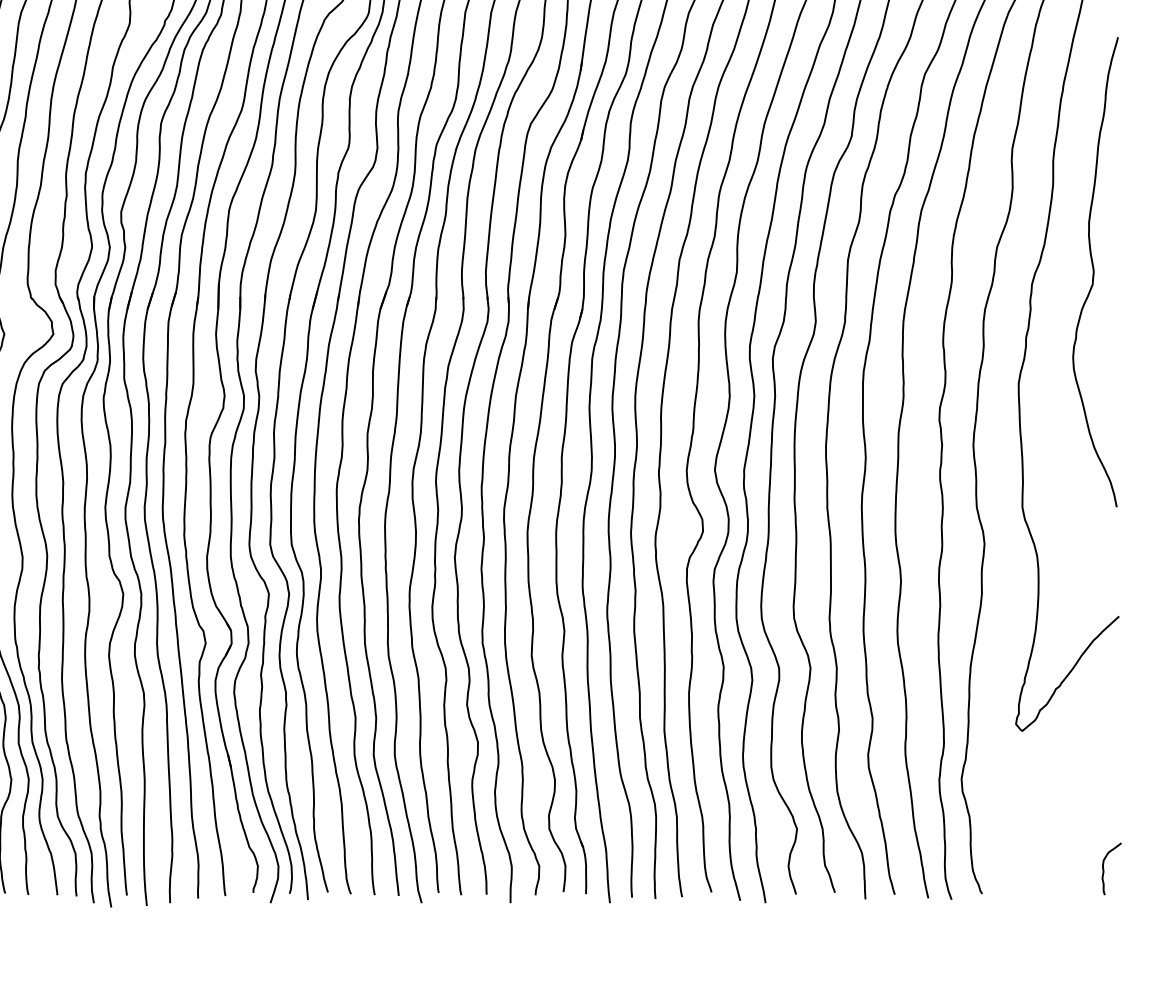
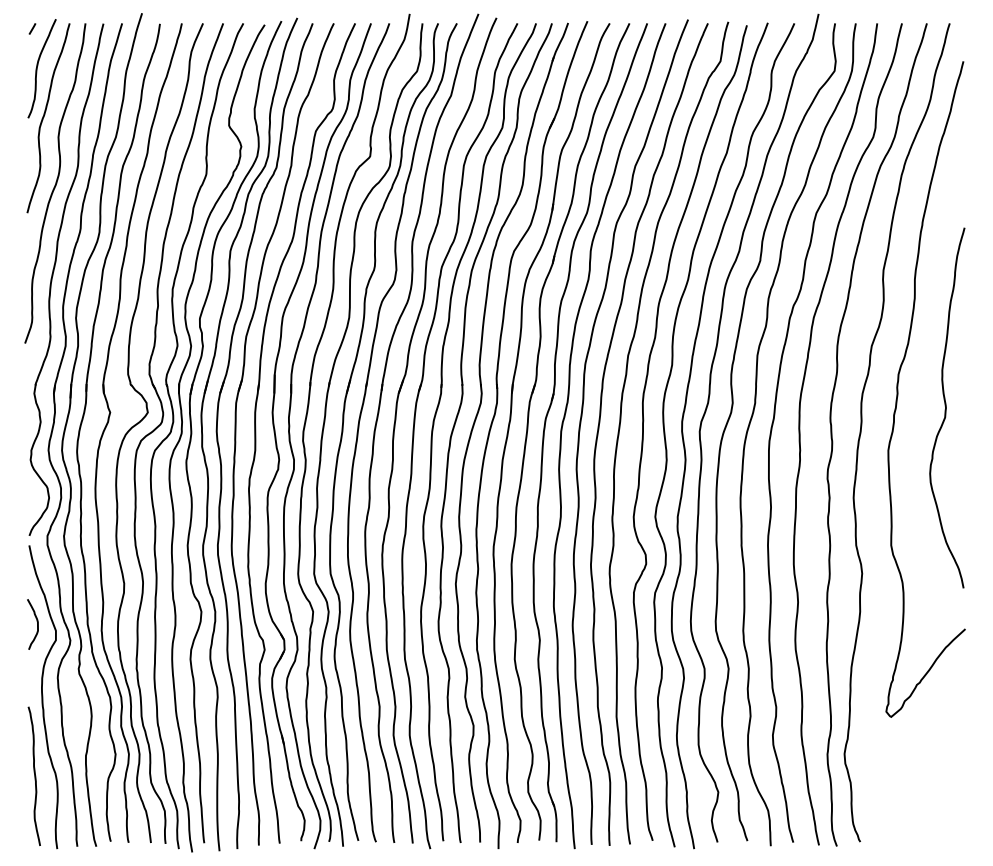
curve: (1094, 271) -> (946, 407), moved
curve: (1104, 868) -> (954, 822), removed

